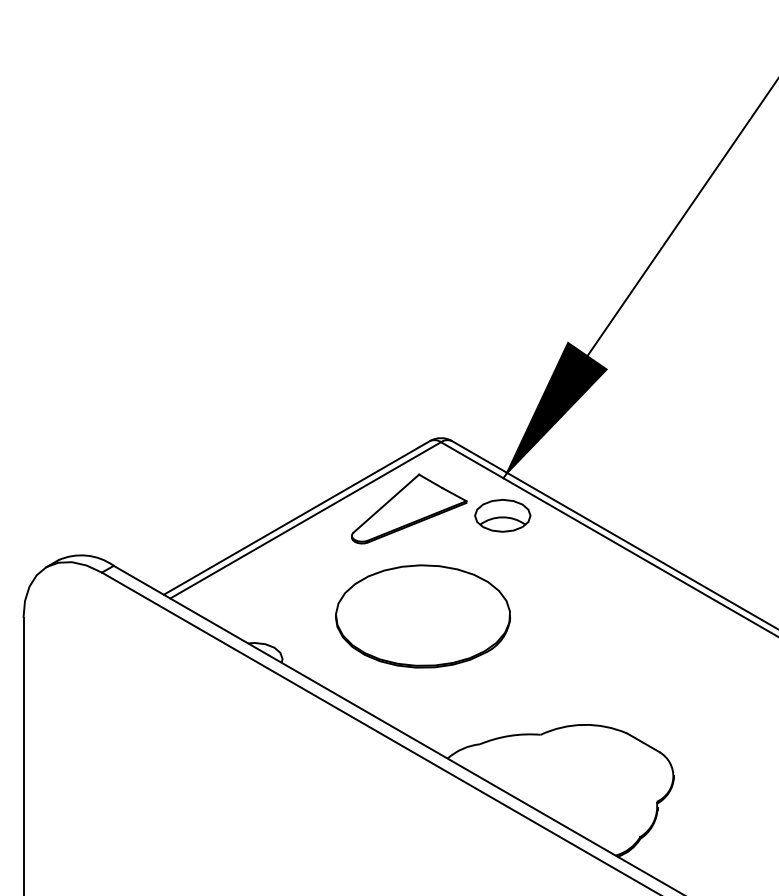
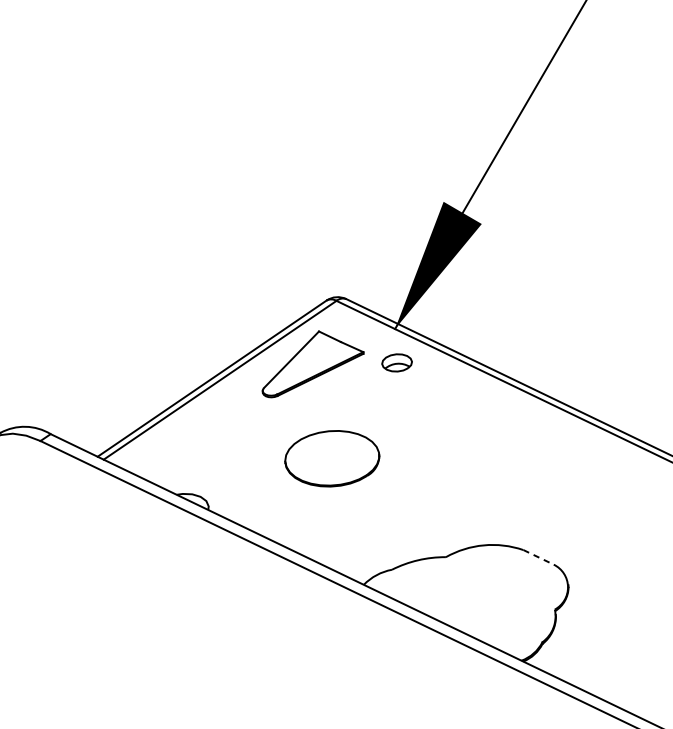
part: (502, 515) -> (396, 362), size x0.6
part: (423, 616) -> (332, 458), size x0.6
line: (643, 742) -> (538, 557), solid -> dashed

